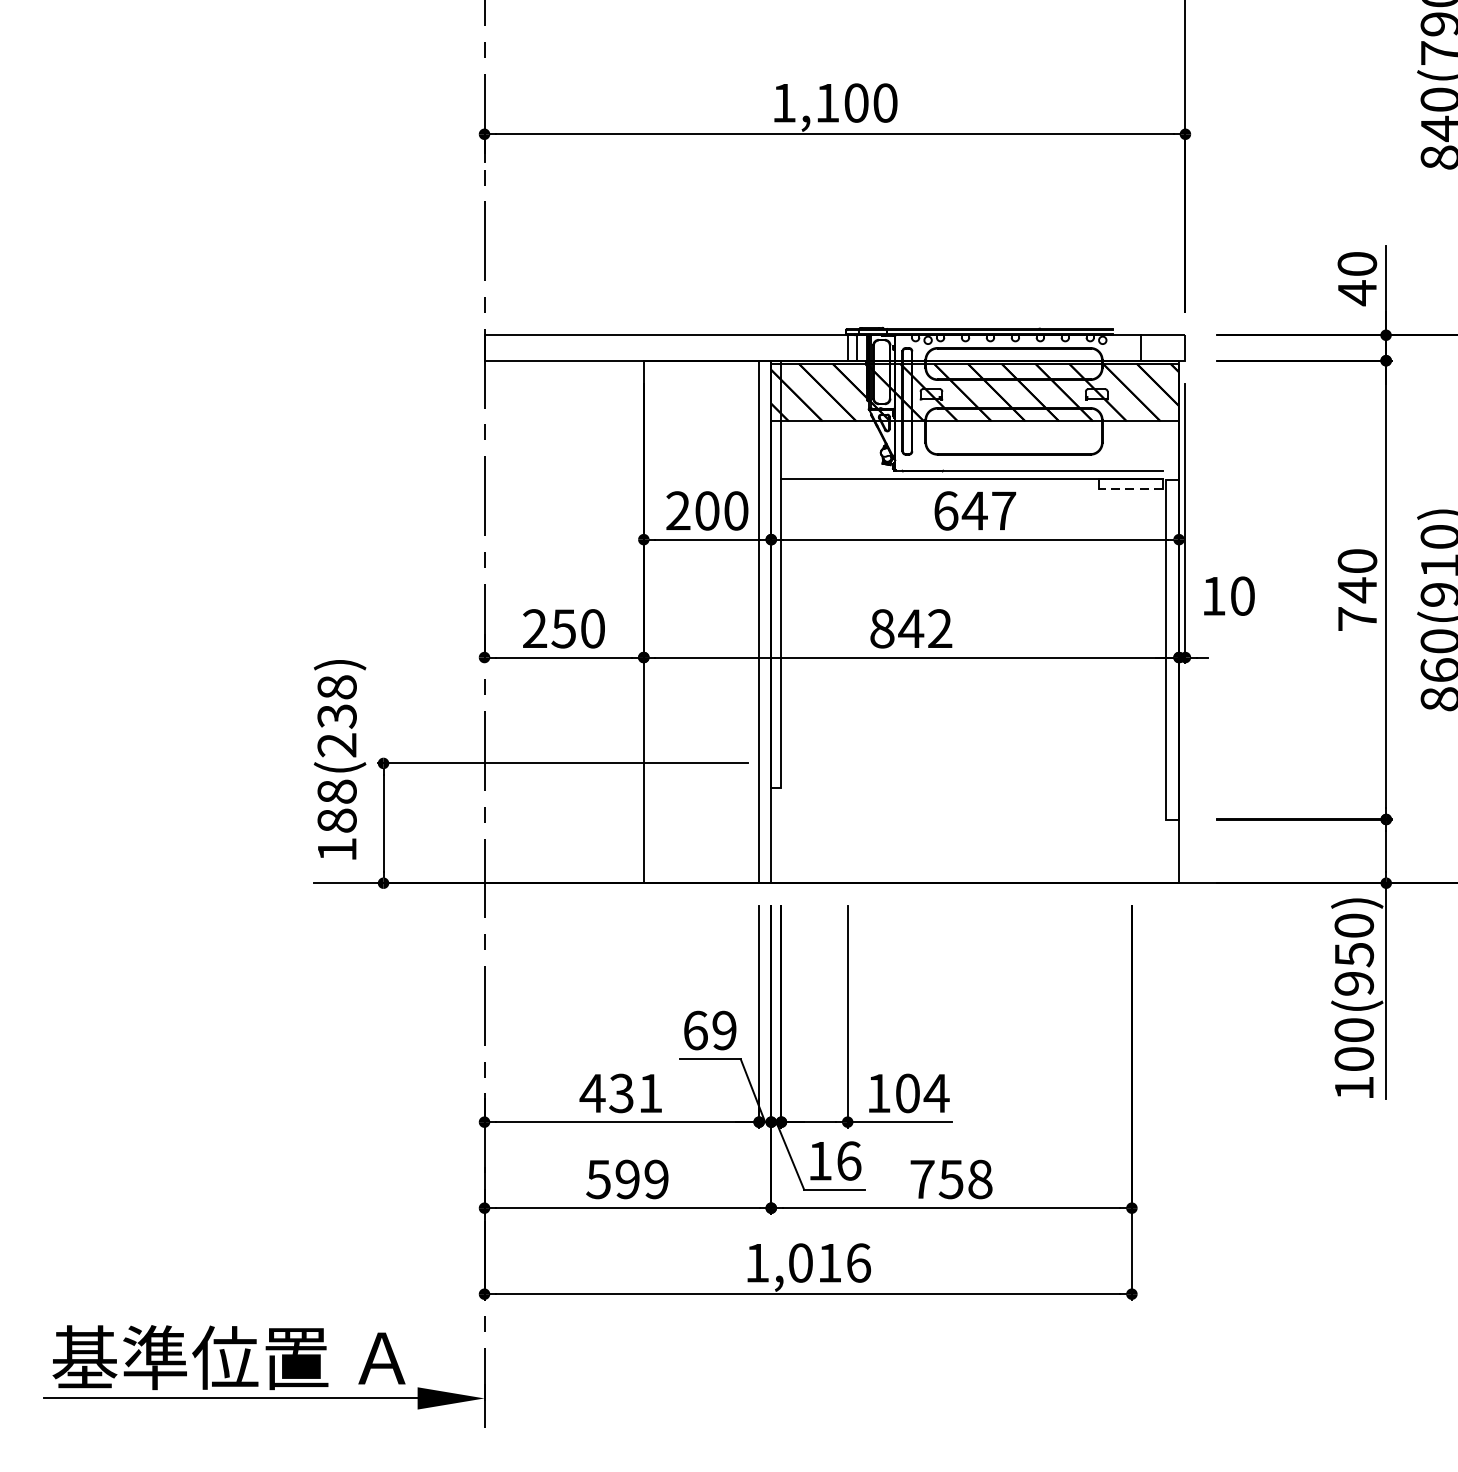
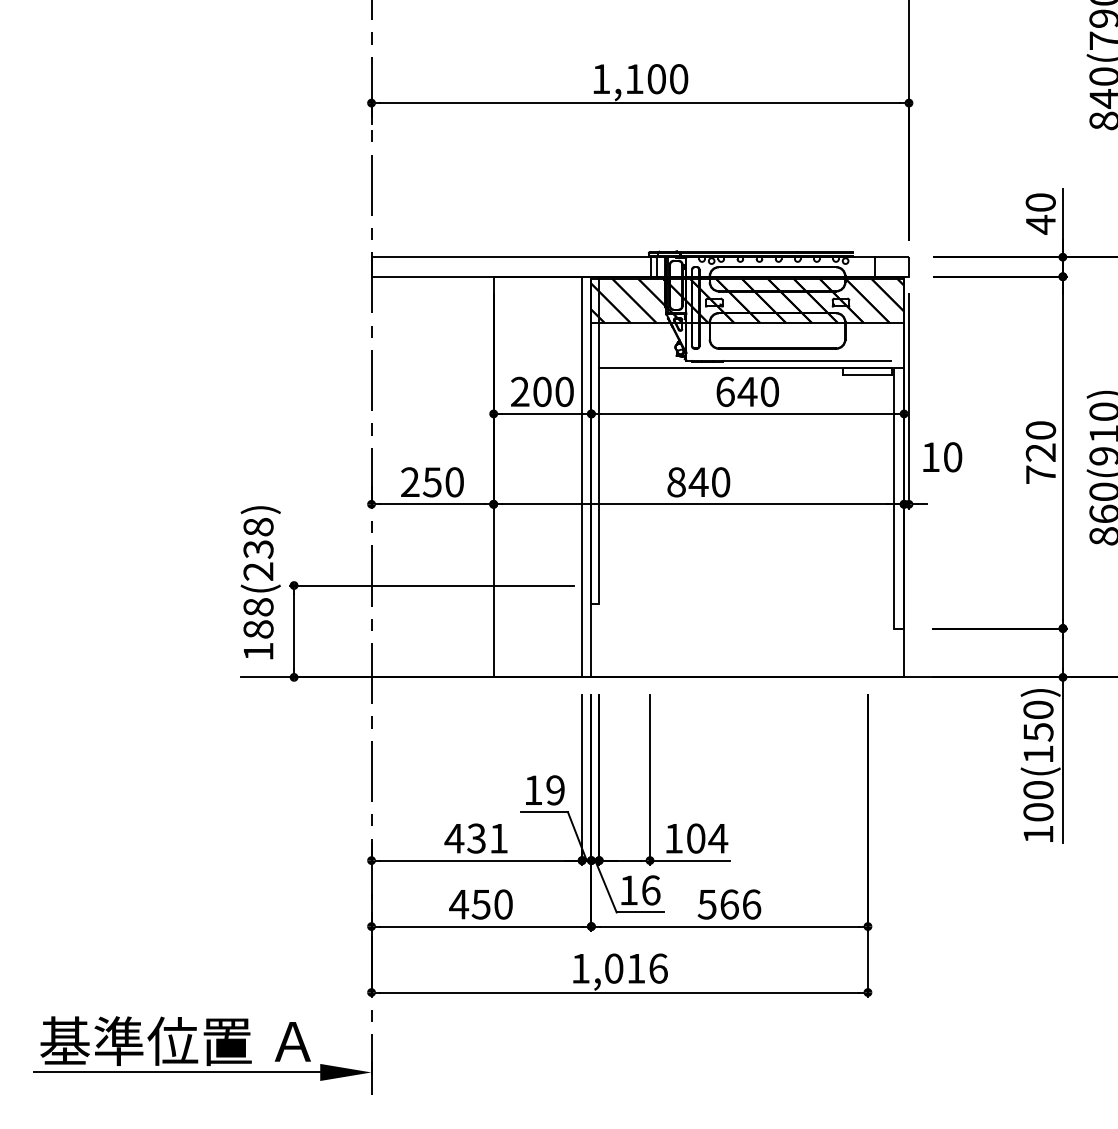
line: (1130, 489) -> (866, 375), dashed -> solid
text: (1003, 510) -> (769, 391), 647 -> 640
text: (1356, 589) -> (1040, 452), 740 -> 720
text: (939, 629) -> (720, 482), 842 -> 840
text: (1354, 983) -> (1038, 754), 100(950) -> 100(150)
text: (695, 1030) -> (533, 790), 69 -> 19
text: (626, 1179) -> (480, 904), 599 -> 450
text: (951, 1179) -> (729, 904), 758 -> 566

